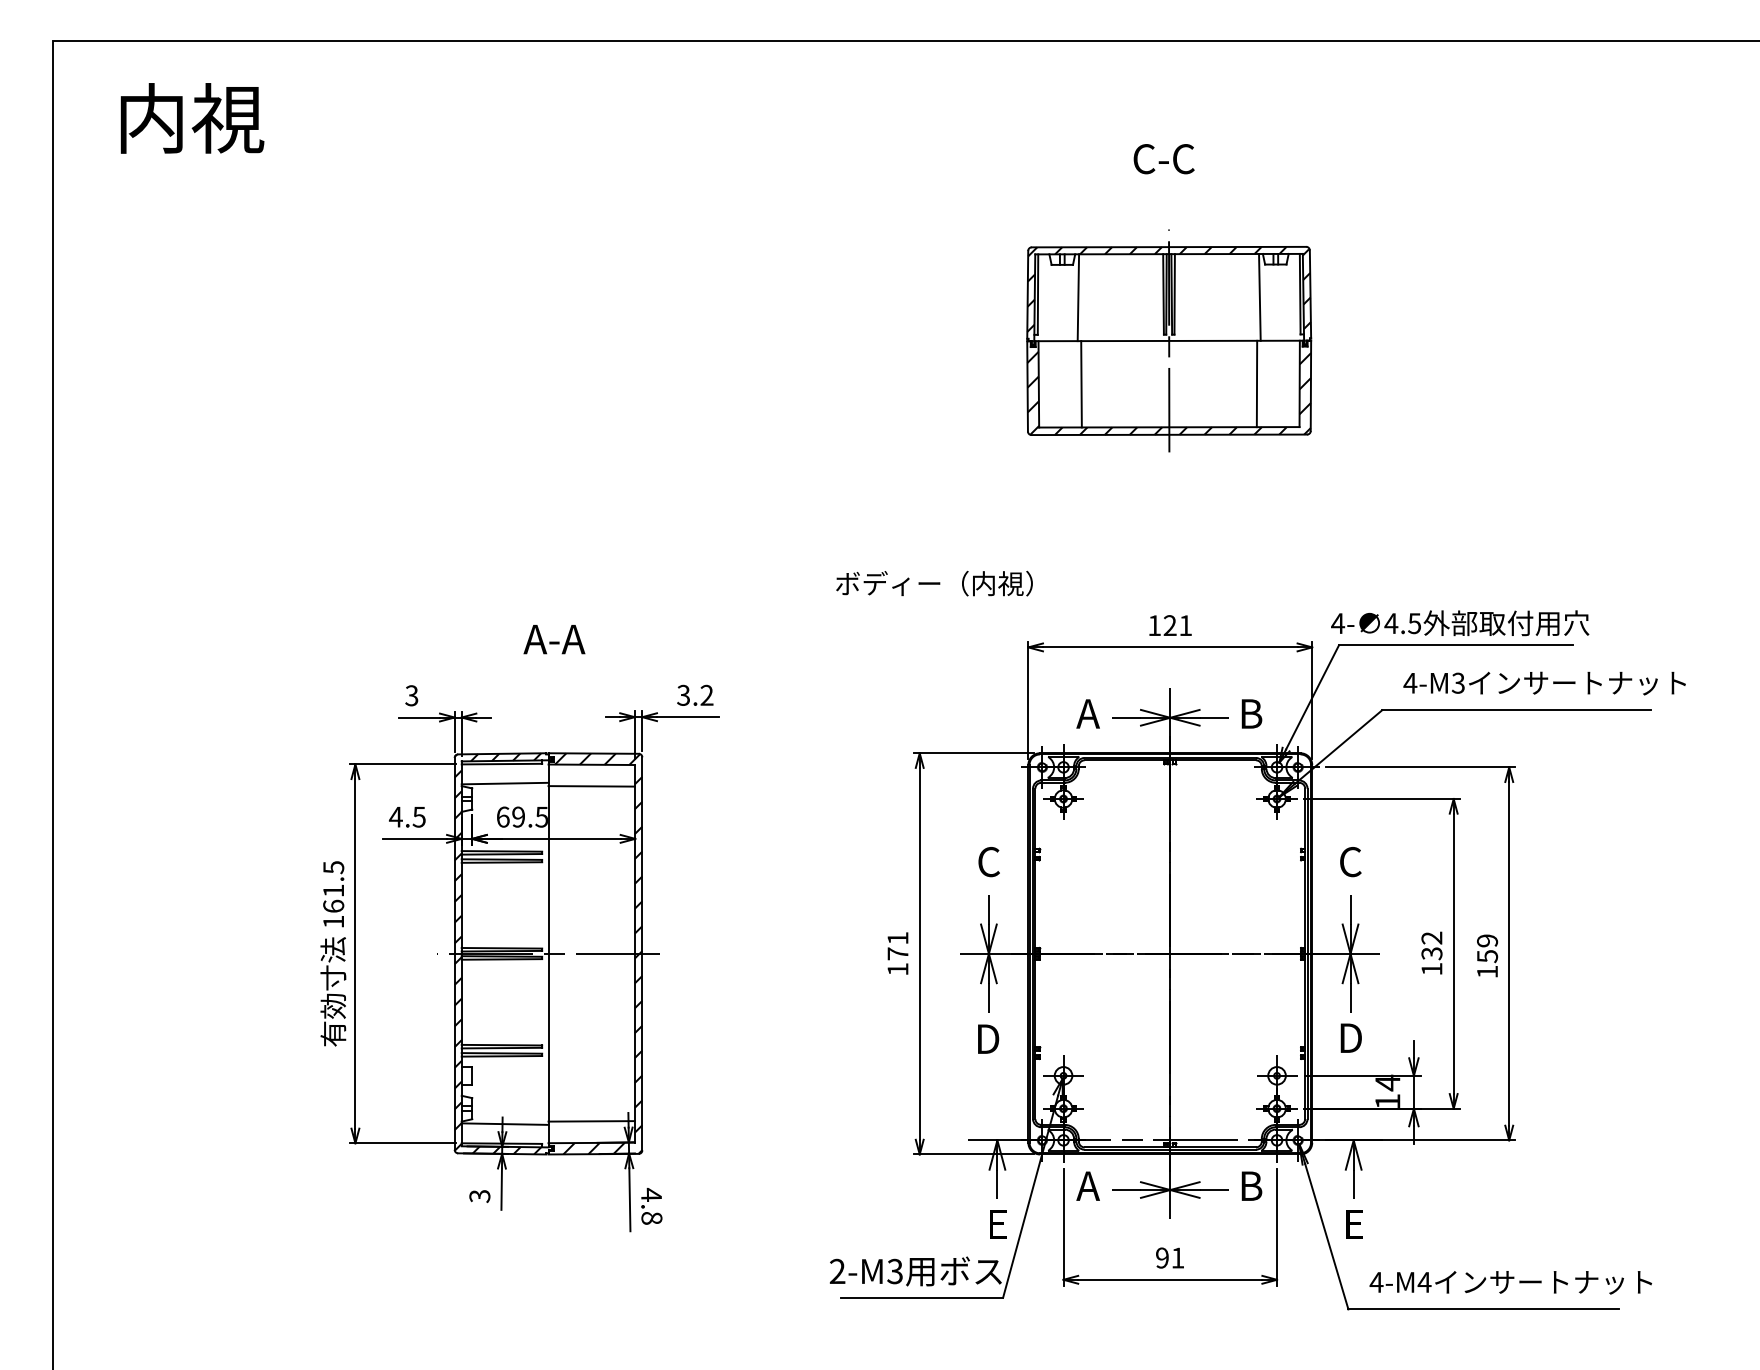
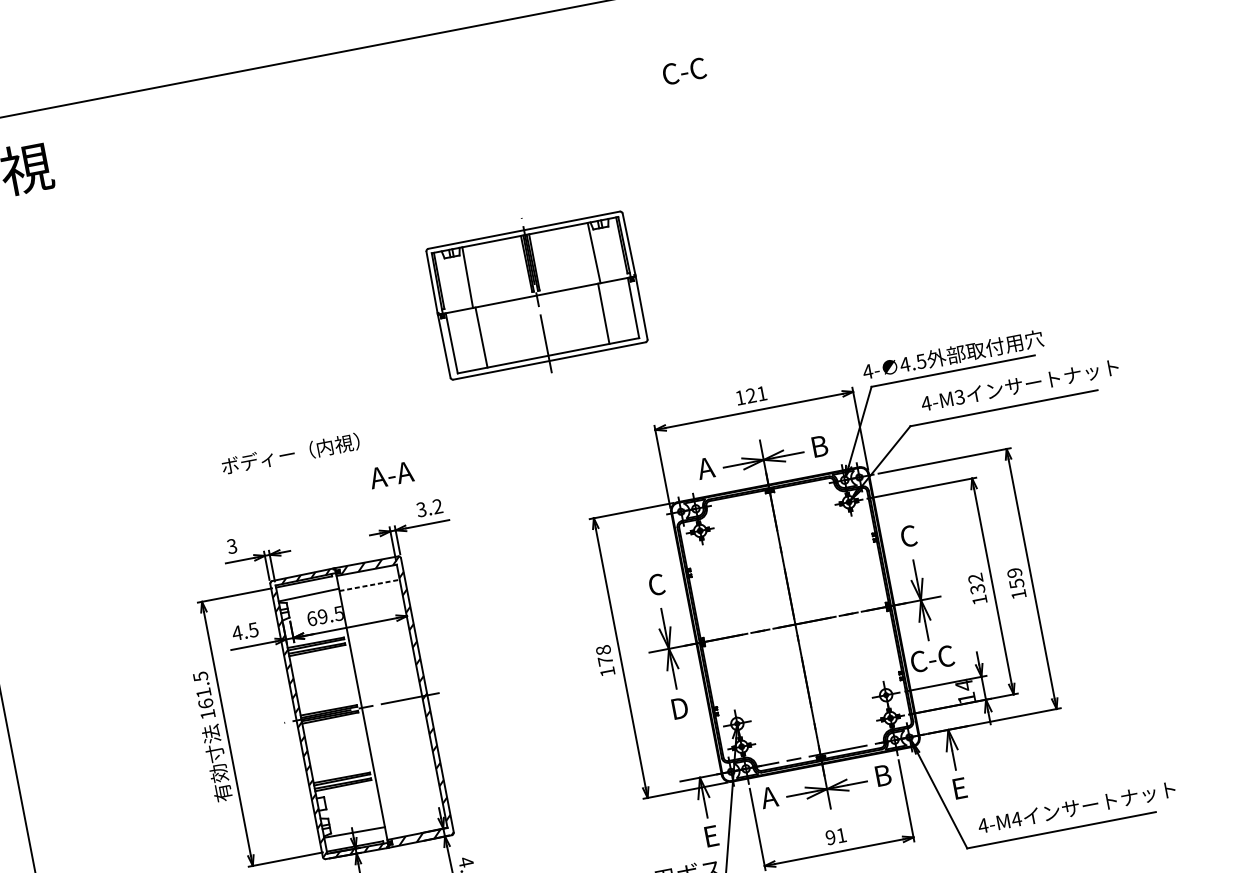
part: (1169, 340) -> (536, 295), moved
text: (934, 583) -> (290, 453), moved
text: (554, 639) -> (391, 475), moved
line: (592, 786) -> (370, 585), solid -> dashed
text: (897, 937) -> (603, 649), 171 -> 178
text: (1350, 1038) -> (932, 659), D -> C-C
line: (591, 1121) -> (414, 819), removed

